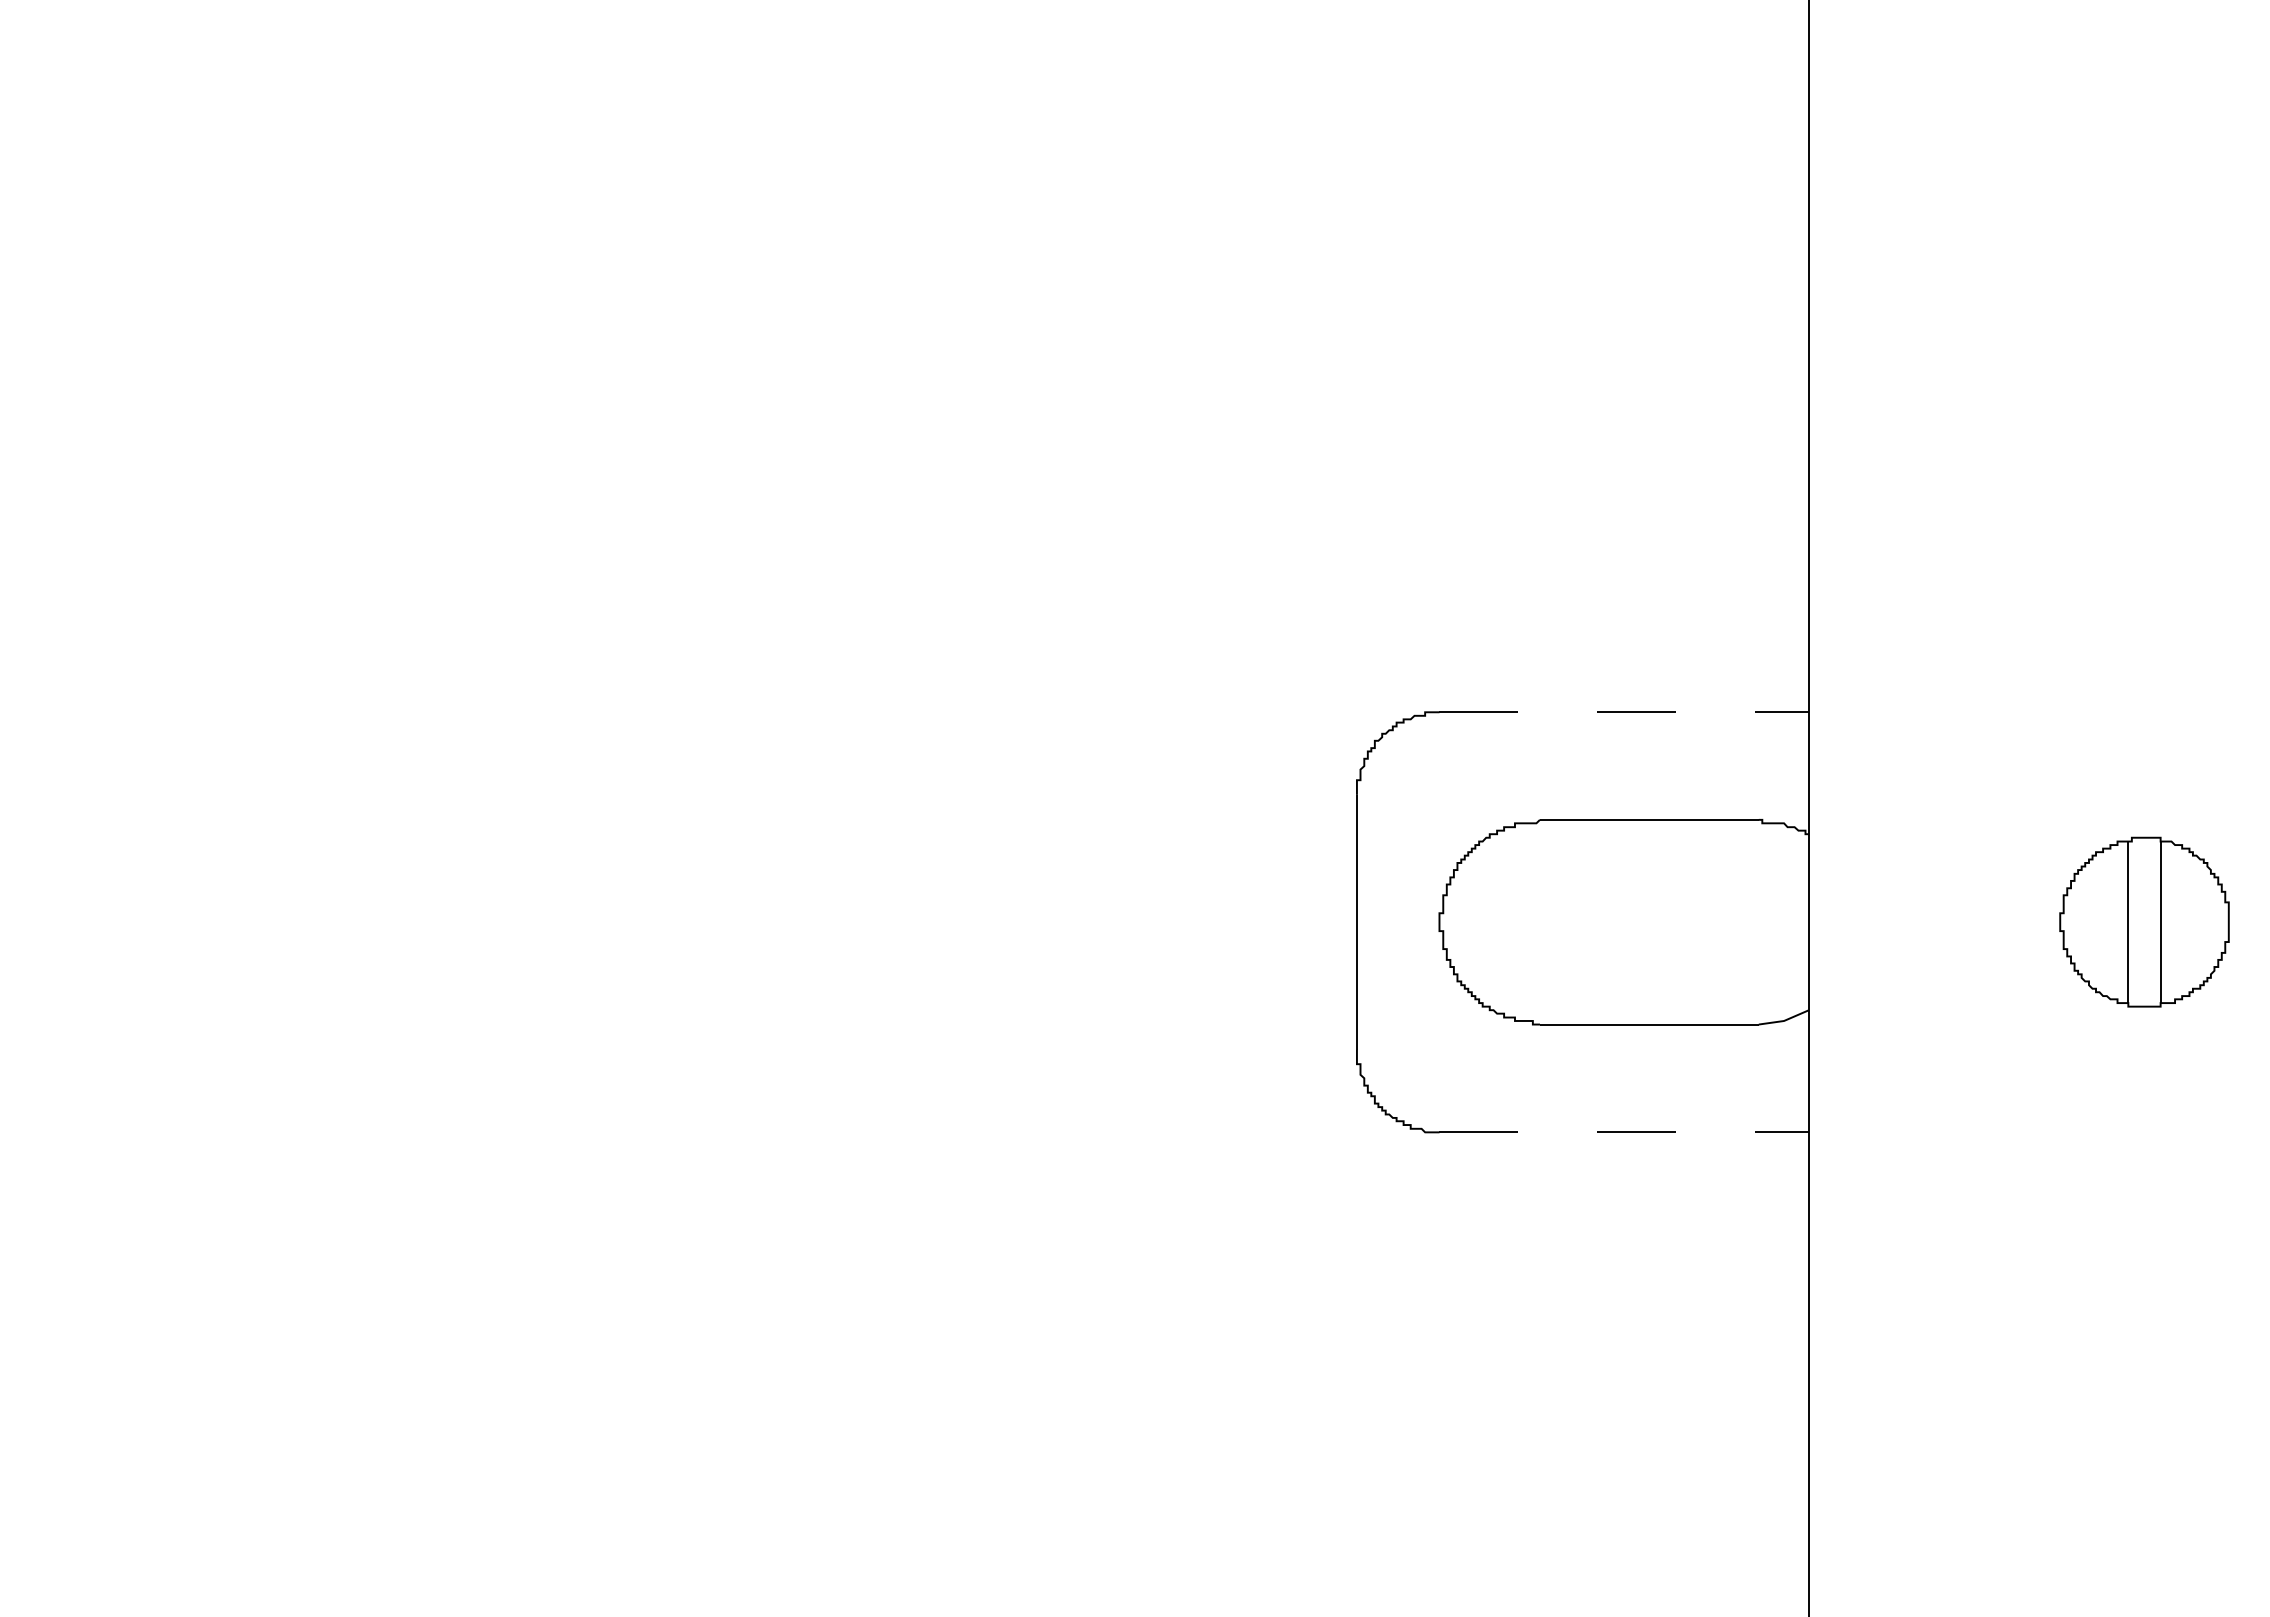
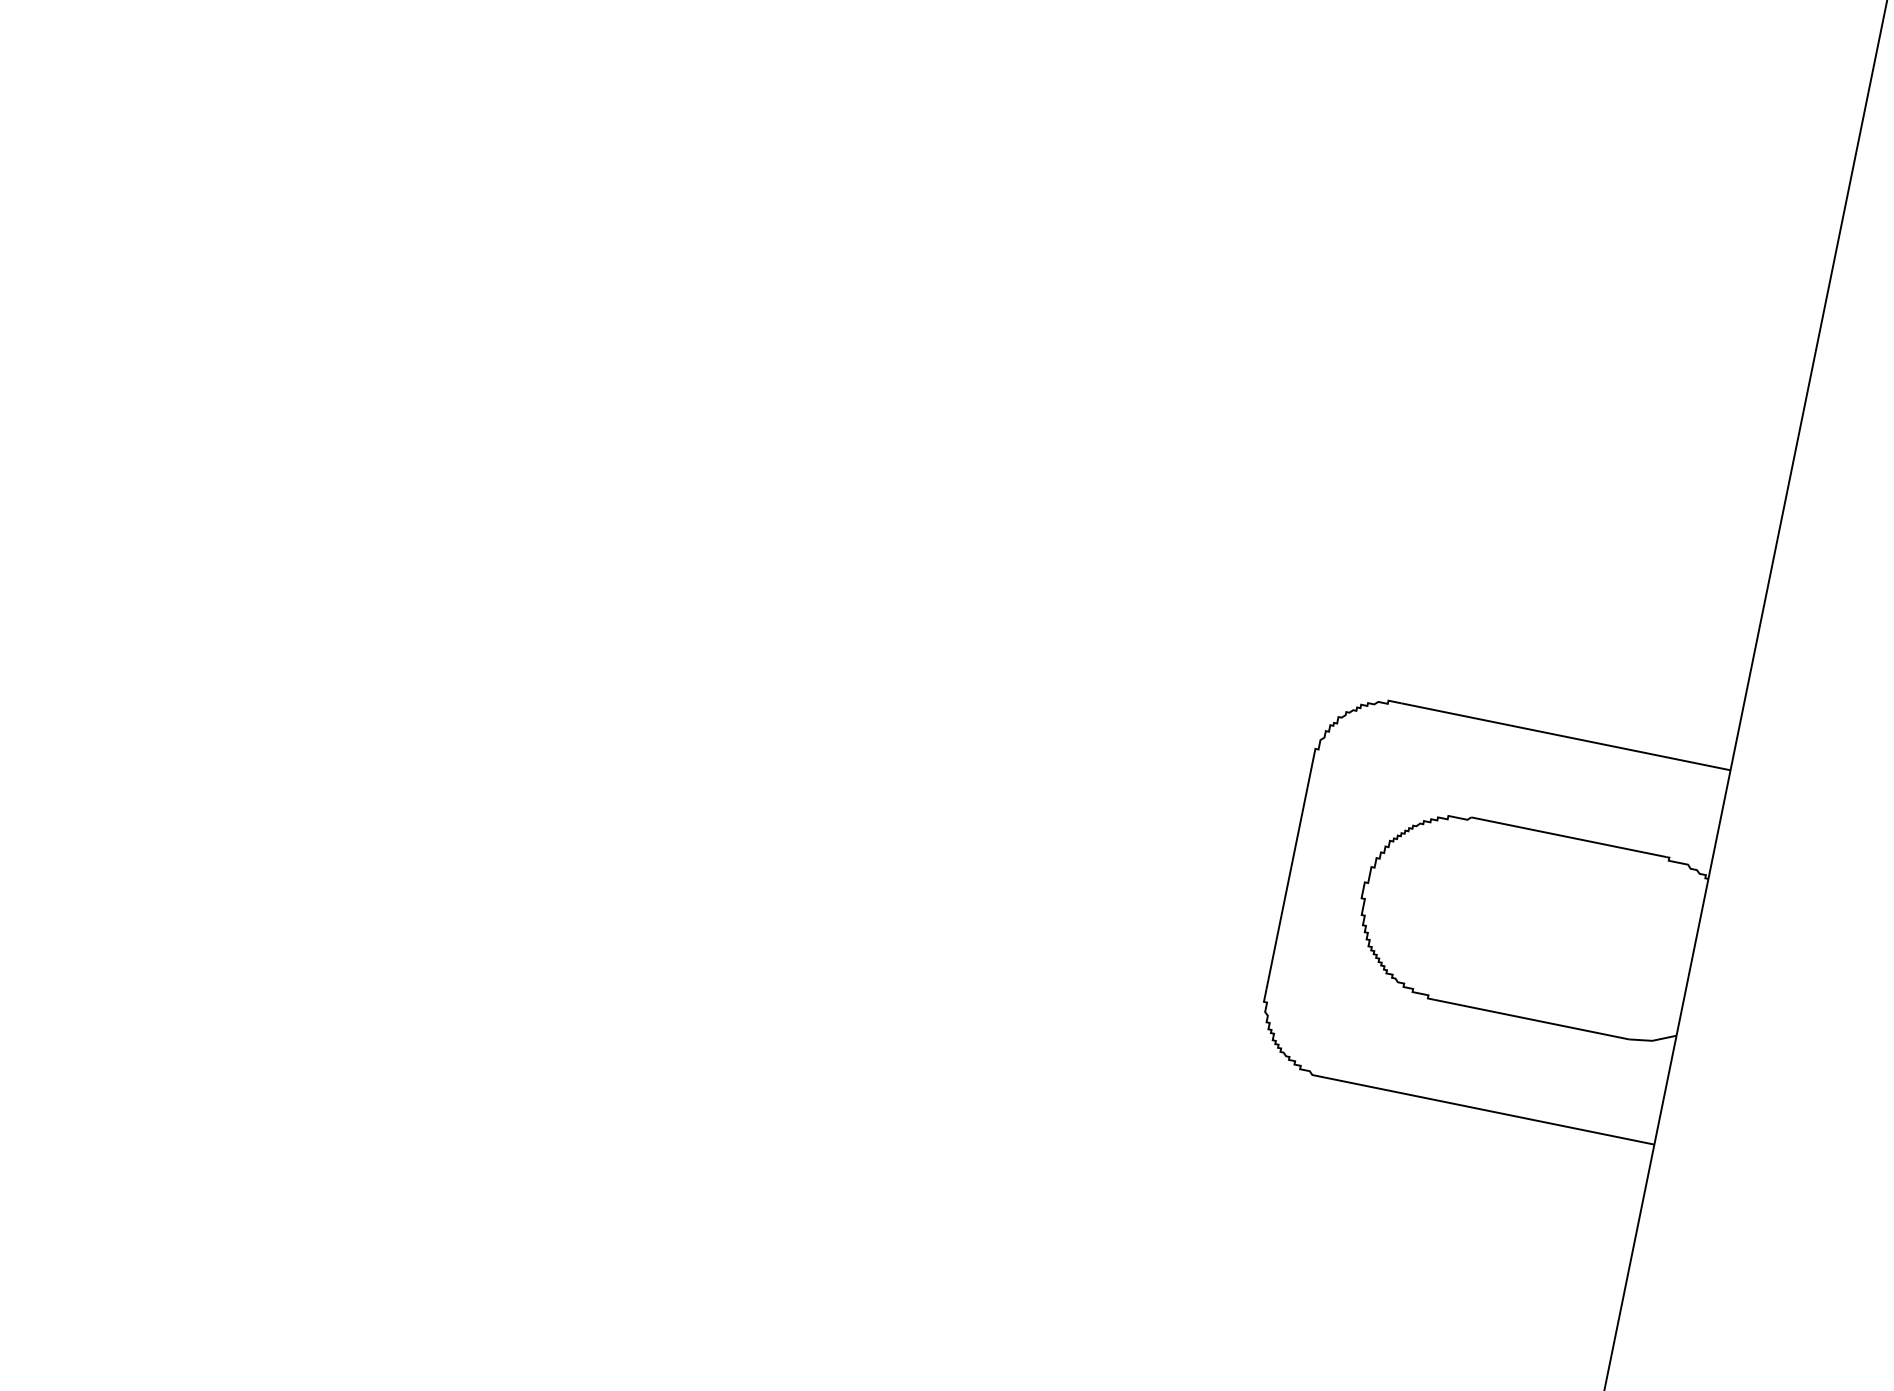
line: (1624, 712) -> (1566, 737), dashed -> solid
line: (1624, 1132) -> (1489, 1111), dashed -> solid

